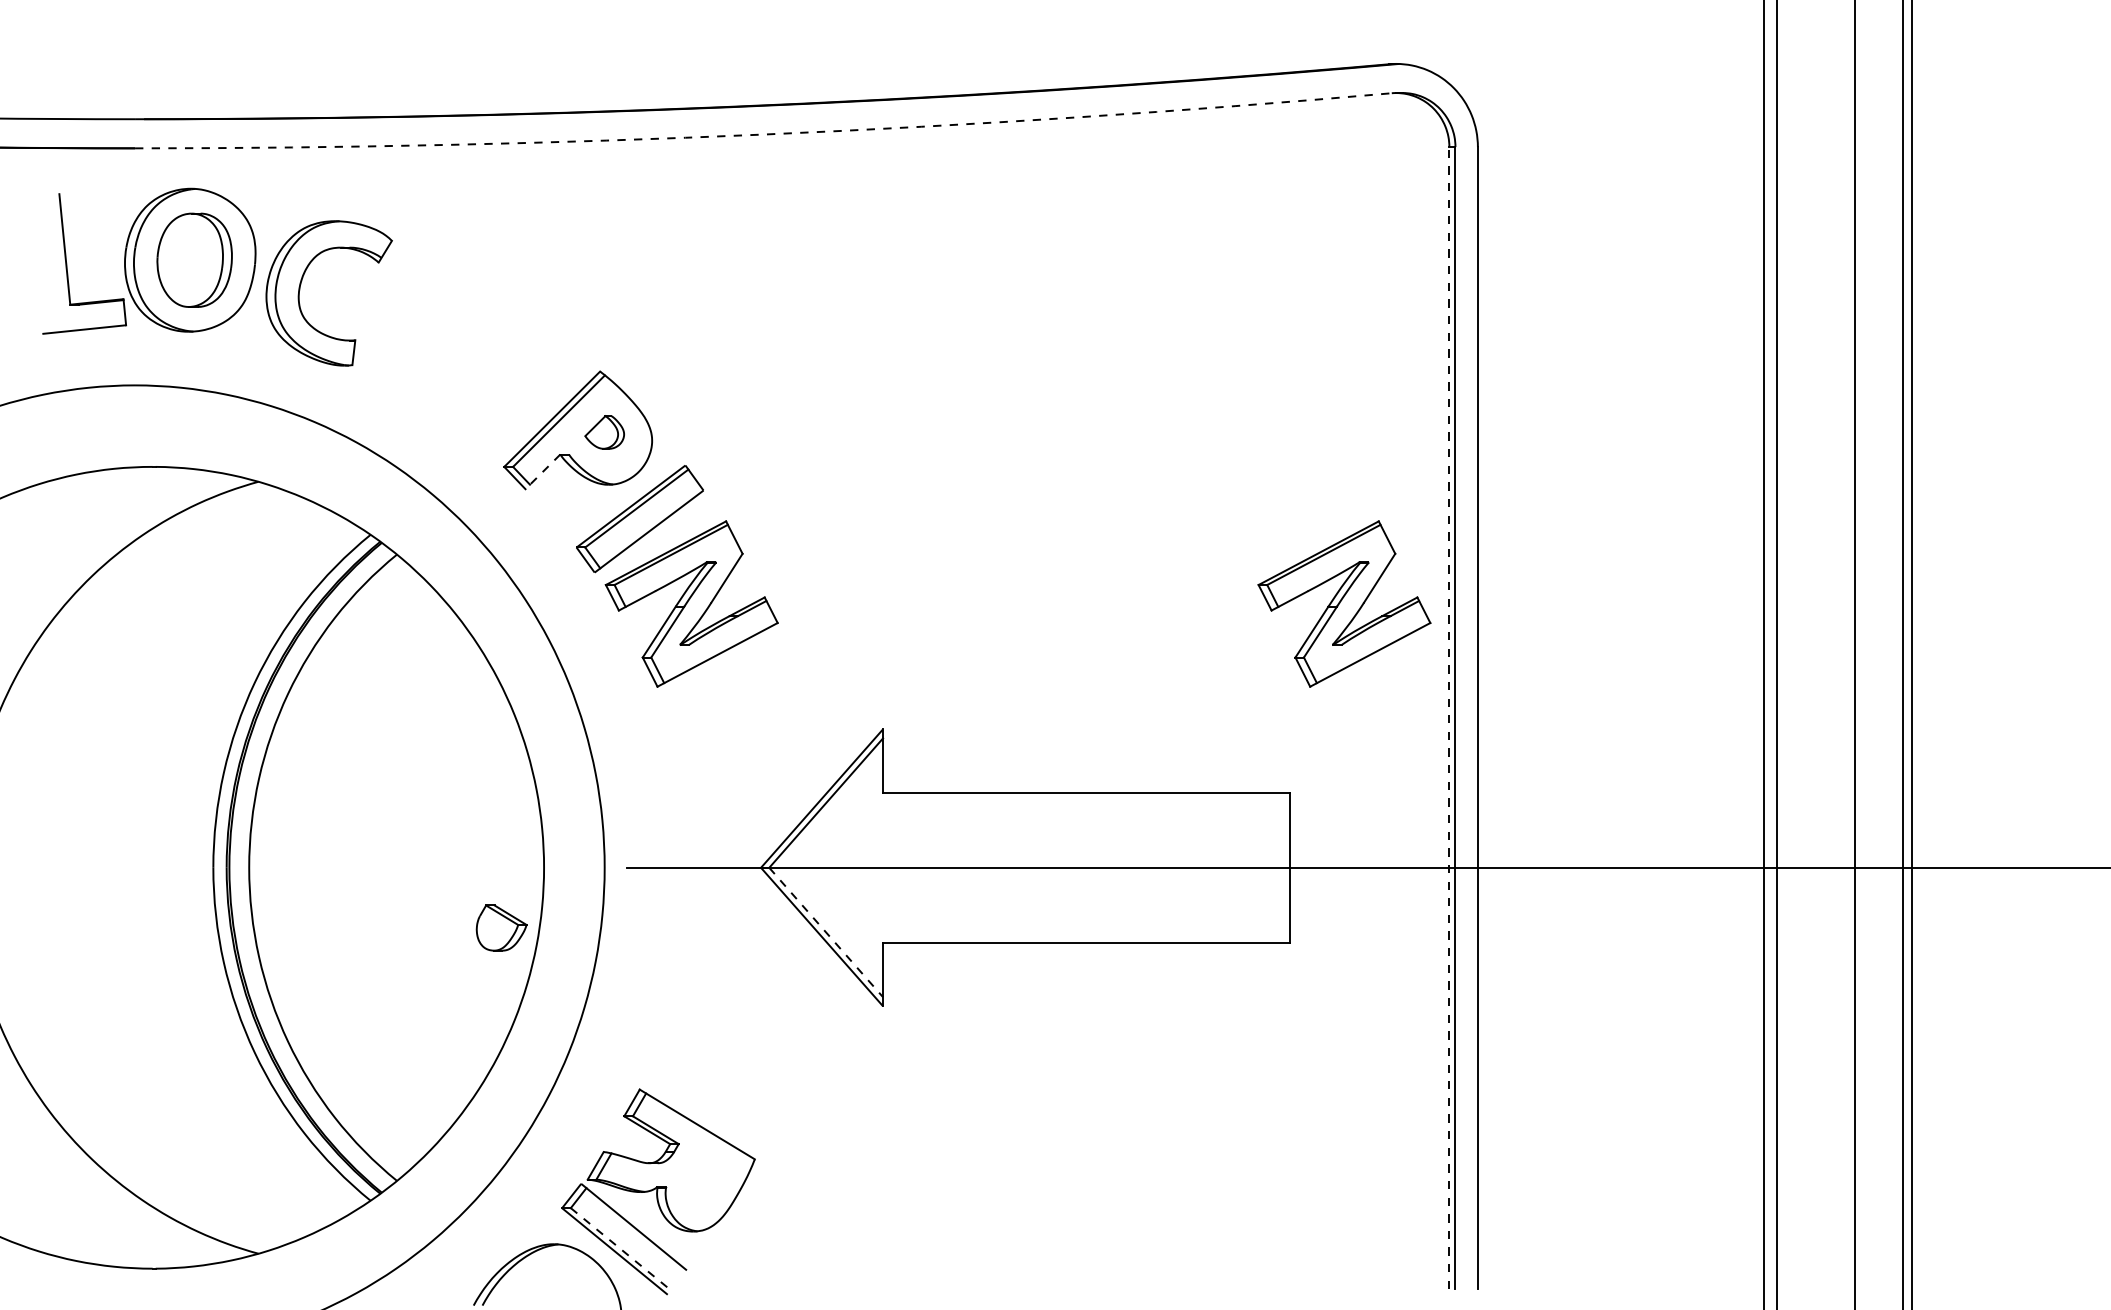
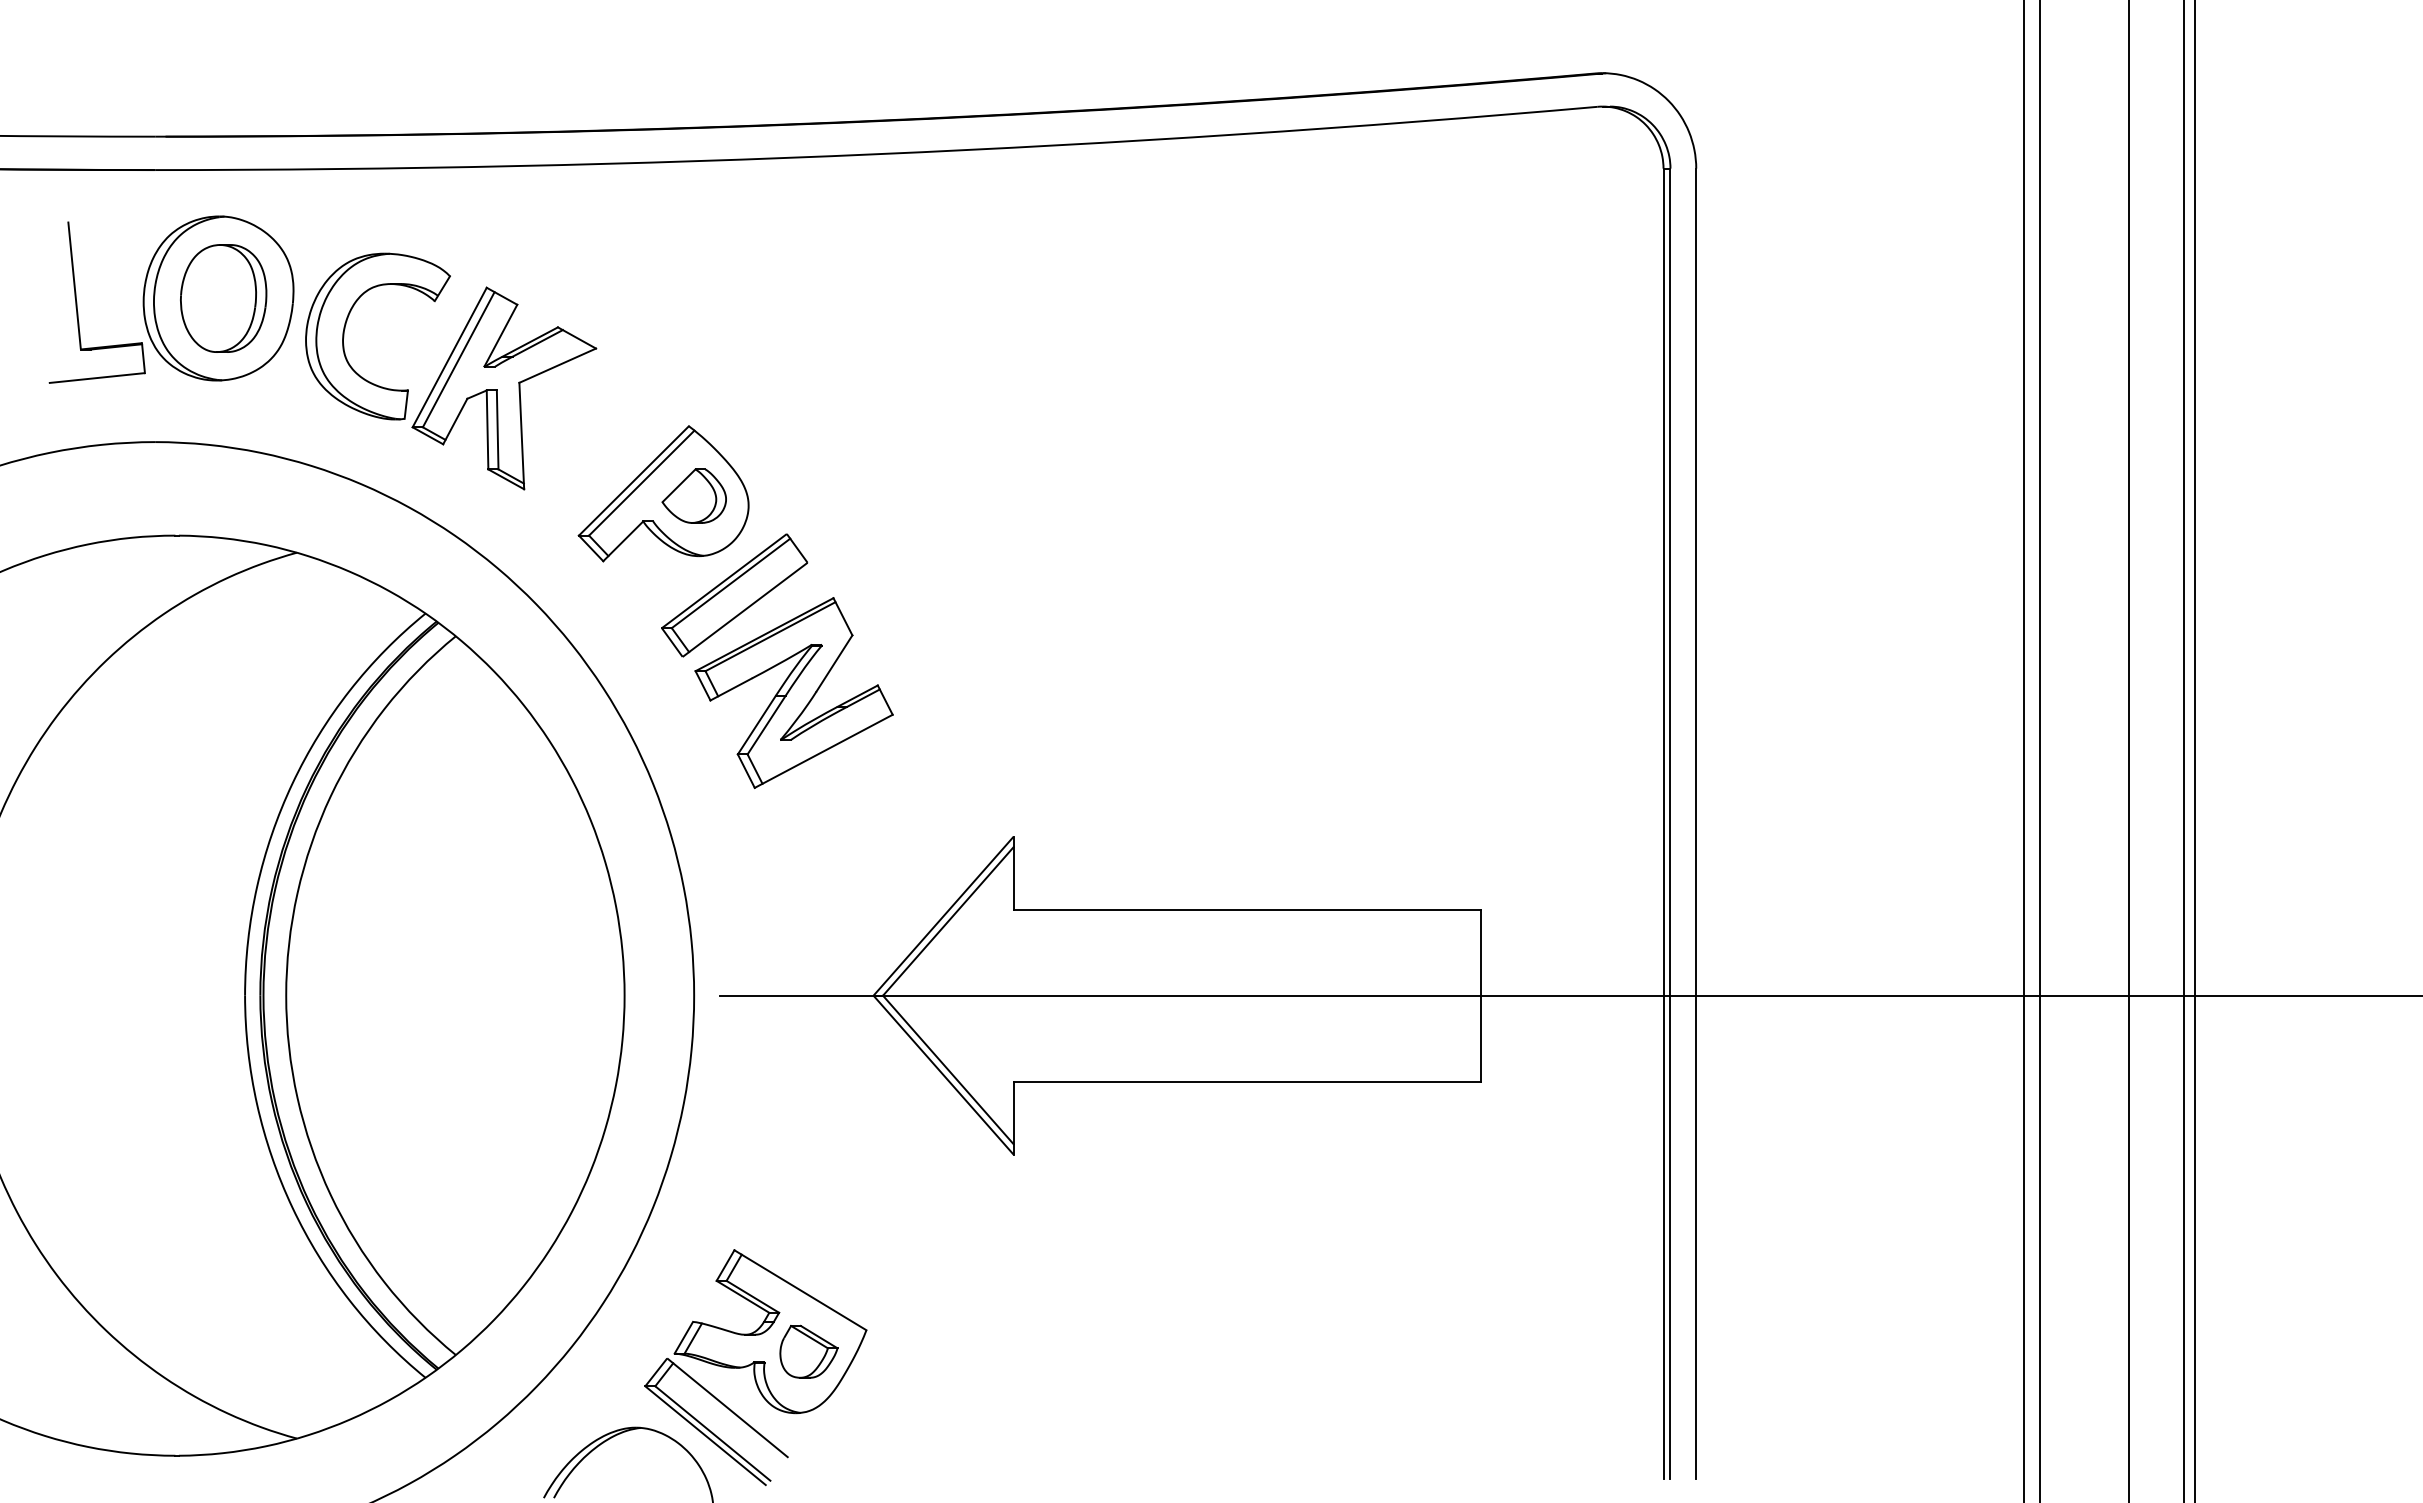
arc: (764, 134) -> (877, 154), dashed -> solid
part: (439, 338) -> (504, 388), added
part: (604, 431) -> (693, 495), size x1.43
line: (542, 472) -> (622, 541), dashed -> solid
part: (1343, 603) -> (1542, 692), removed
line: (1449, 717) -> (1663, 823), dashed -> solid
part: (501, 927) -> (808, 1351), moved
line: (826, 932) -> (948, 1069), dashed -> solid
line: (621, 1249) -> (713, 1433), dashed -> solid

